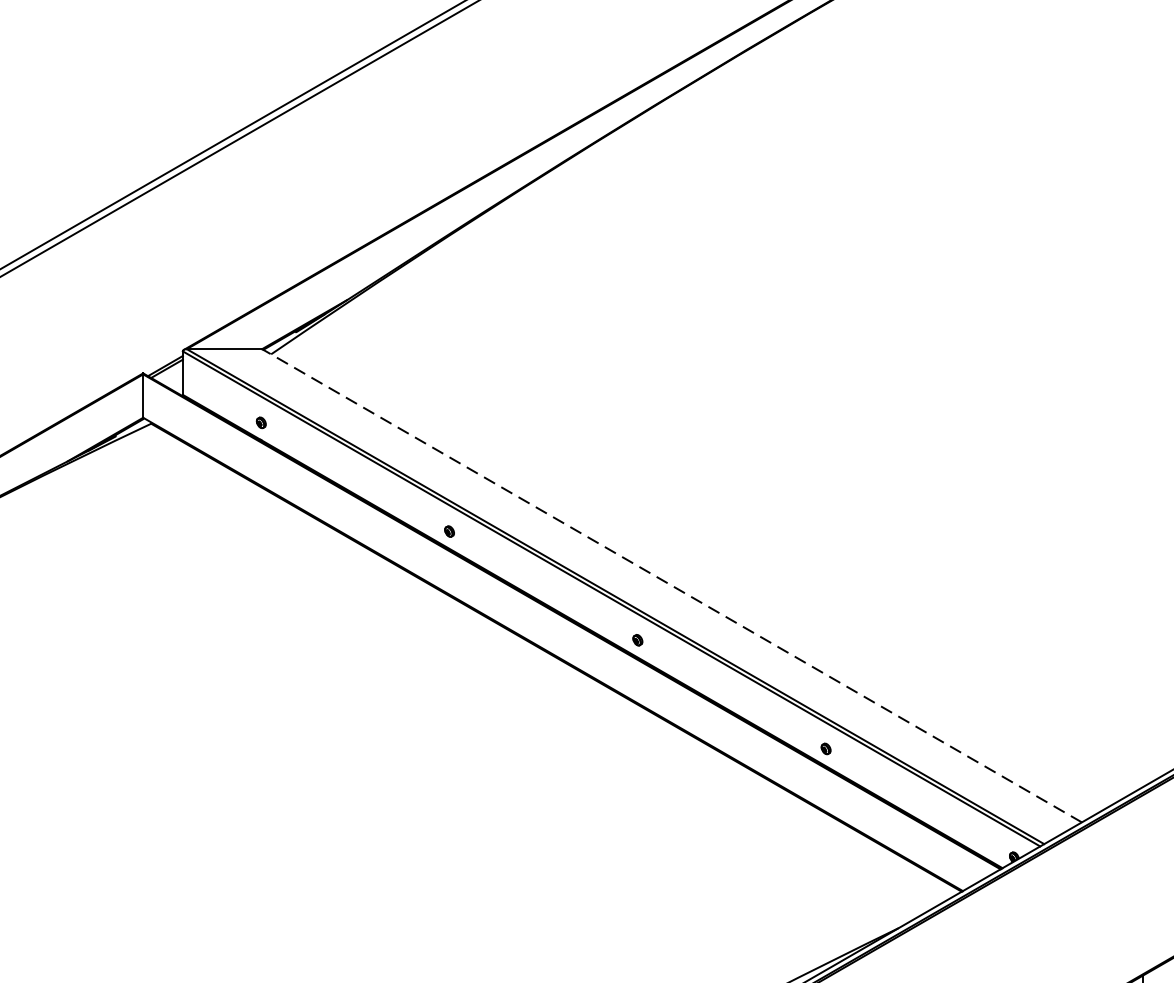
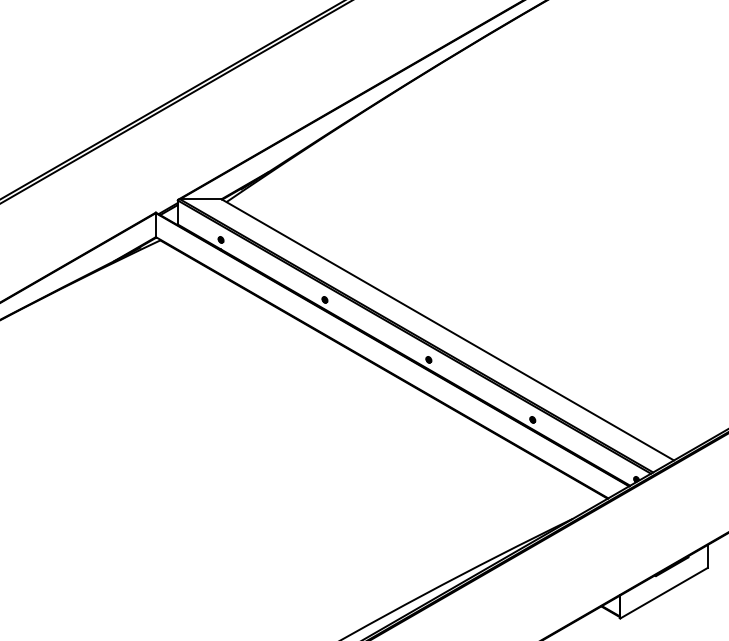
line: (671, 585) -> (447, 329), dashed -> solid

